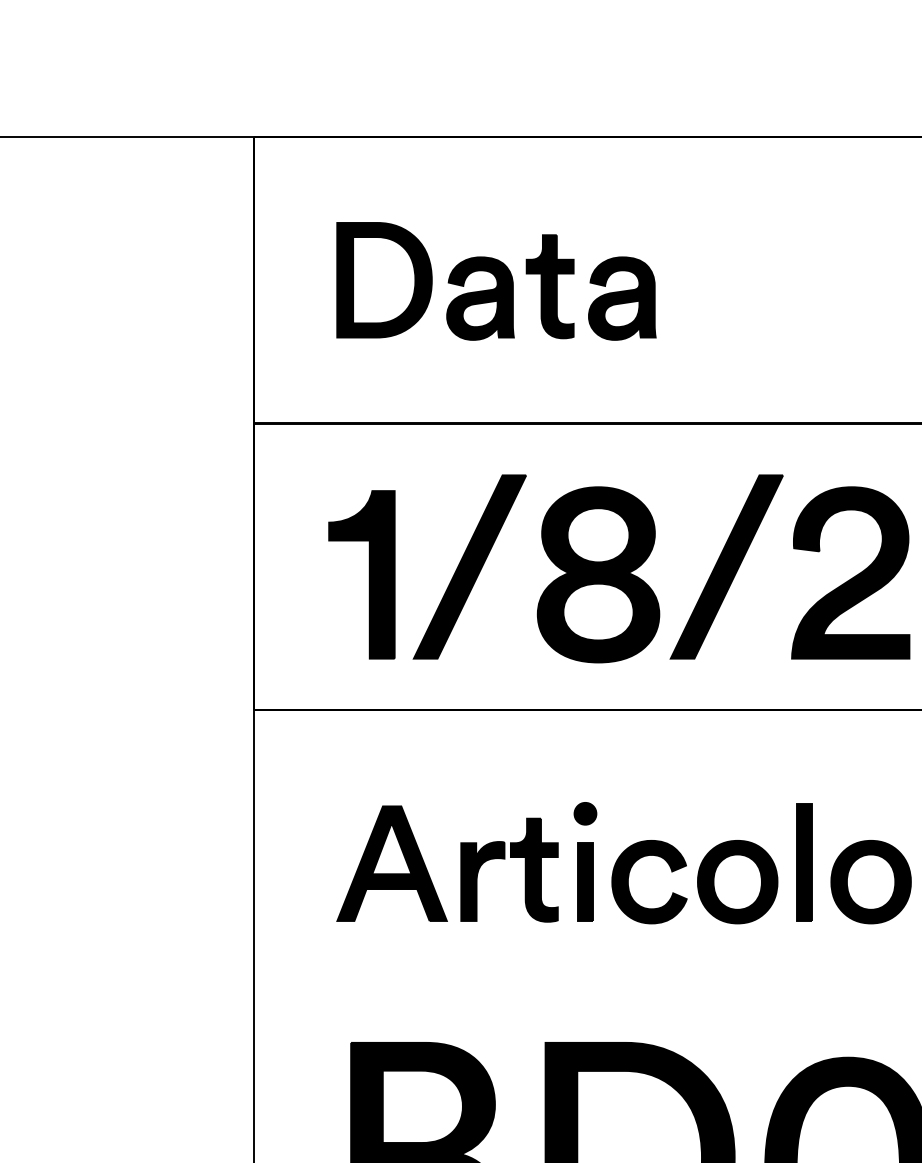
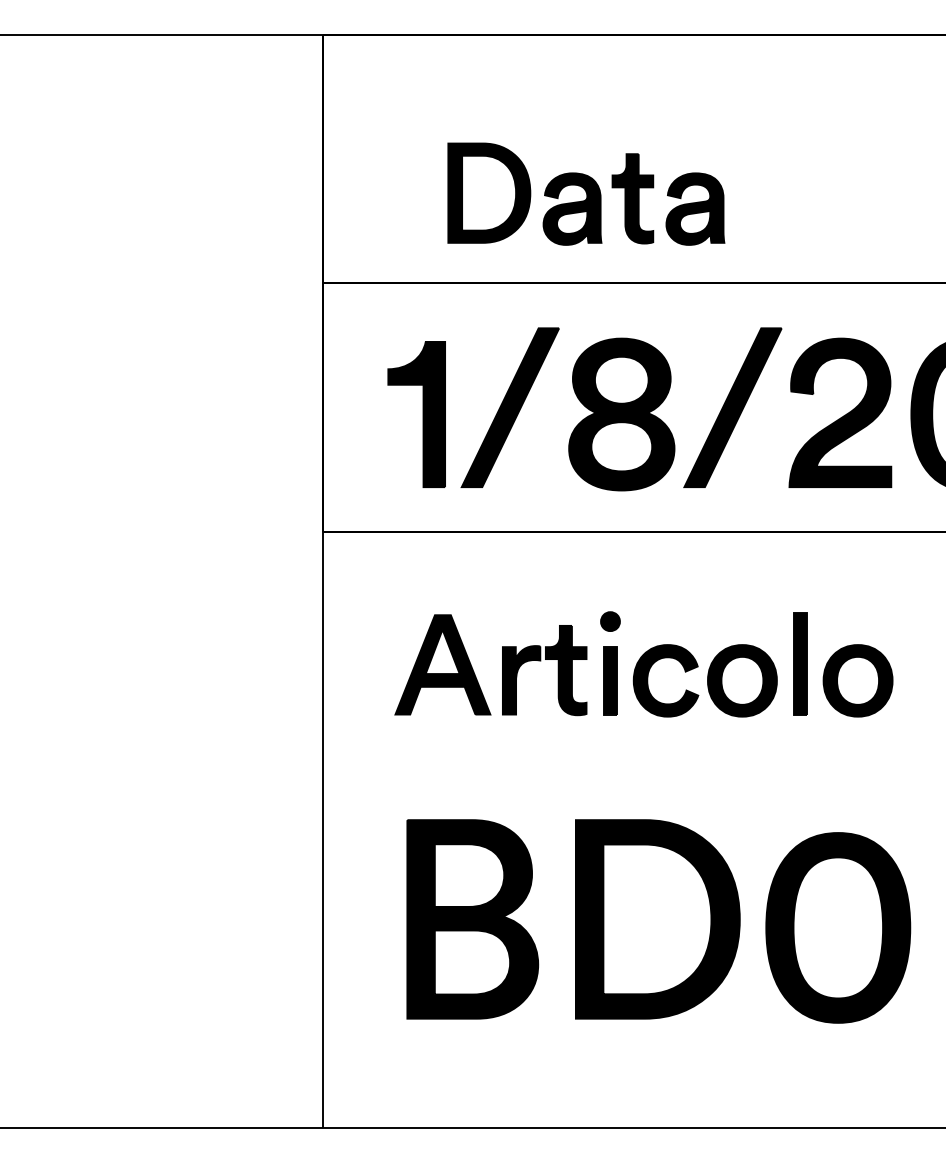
part: (496, 280) -> (586, 193), moved

